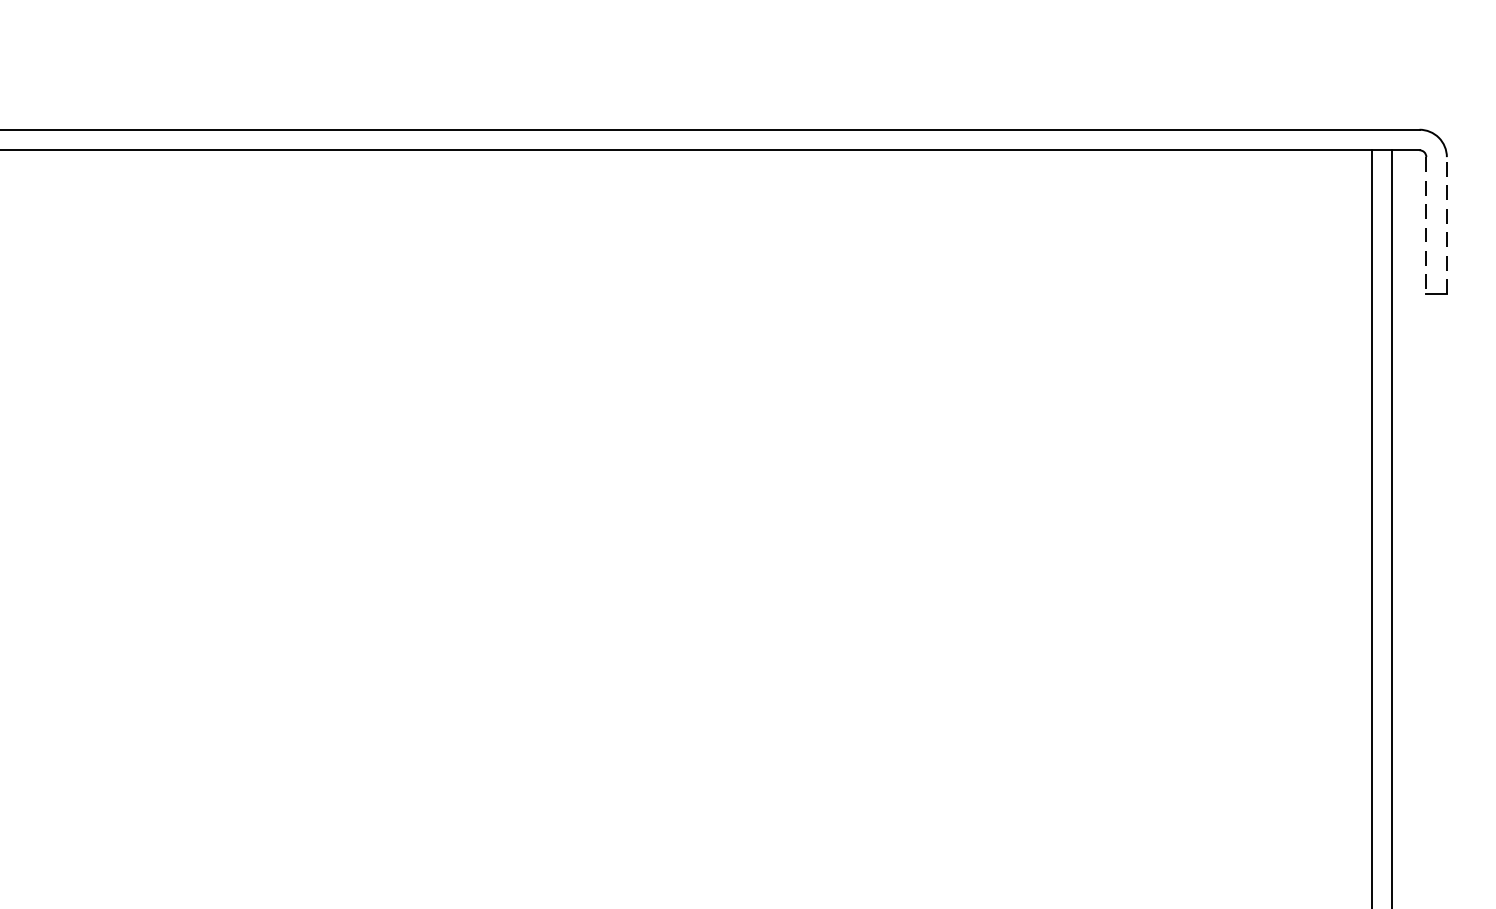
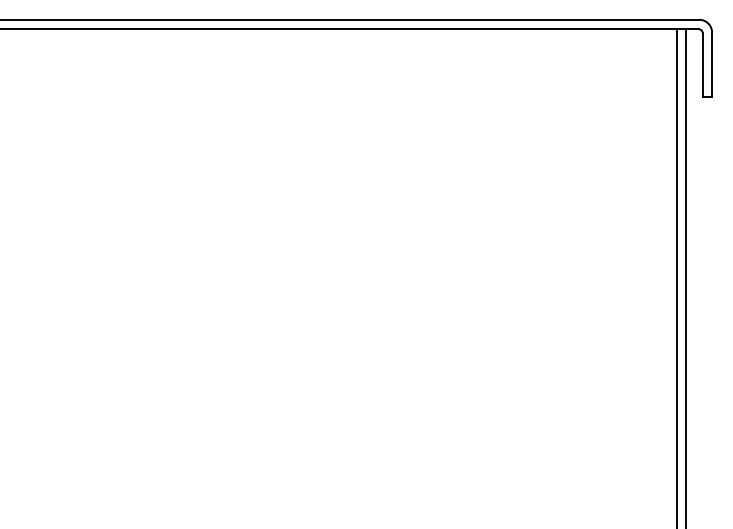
line: (1447, 225) -> (712, 64), dashed -> solid
line: (1426, 227) -> (702, 65), dashed -> solid

